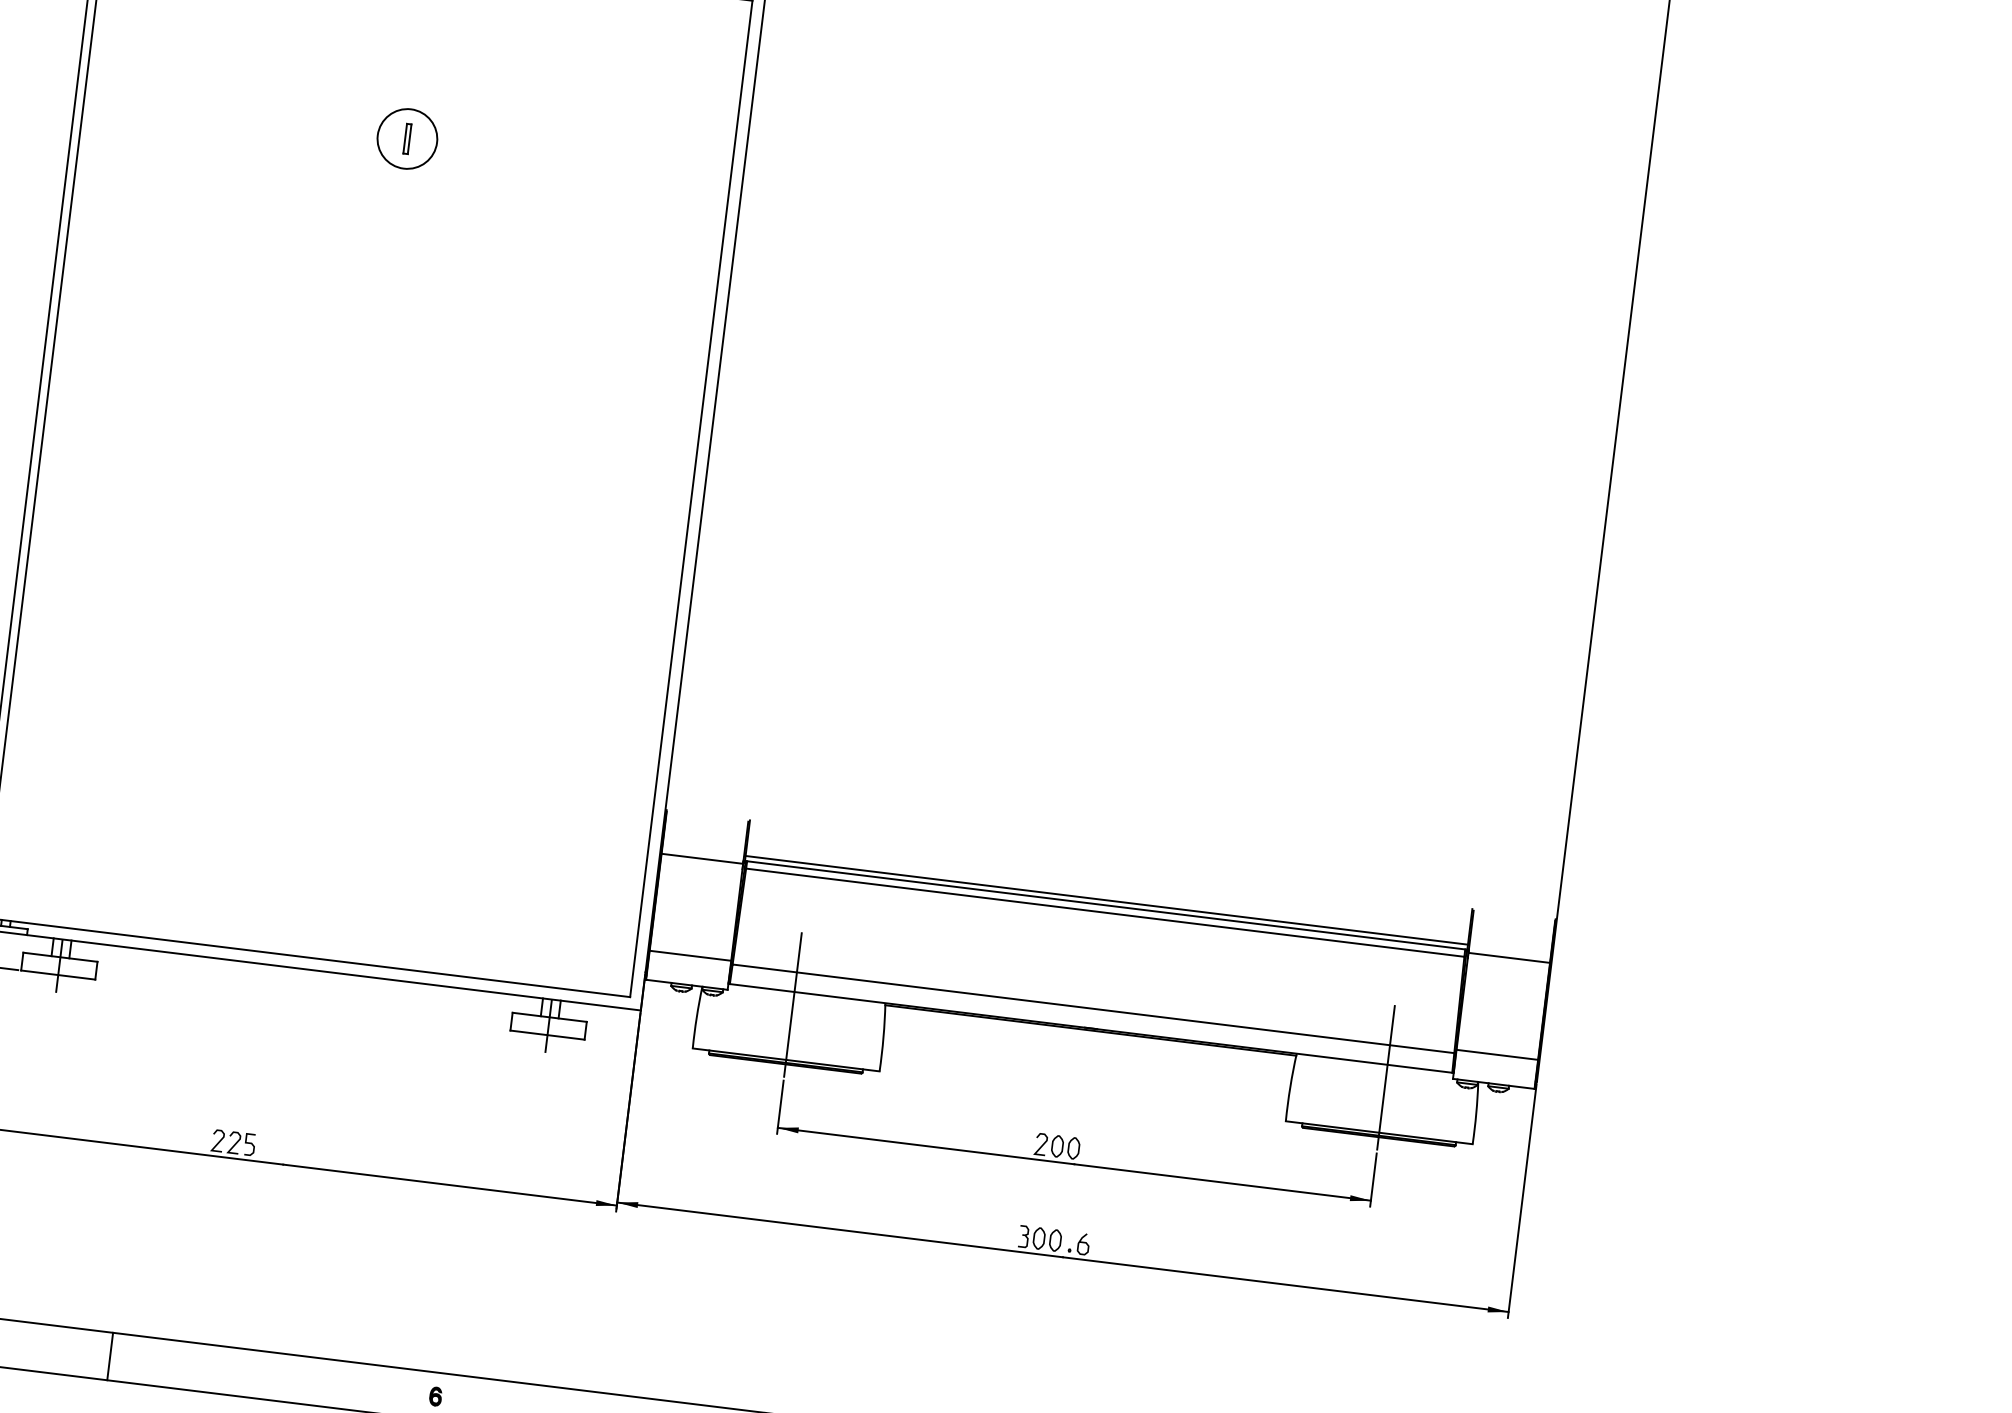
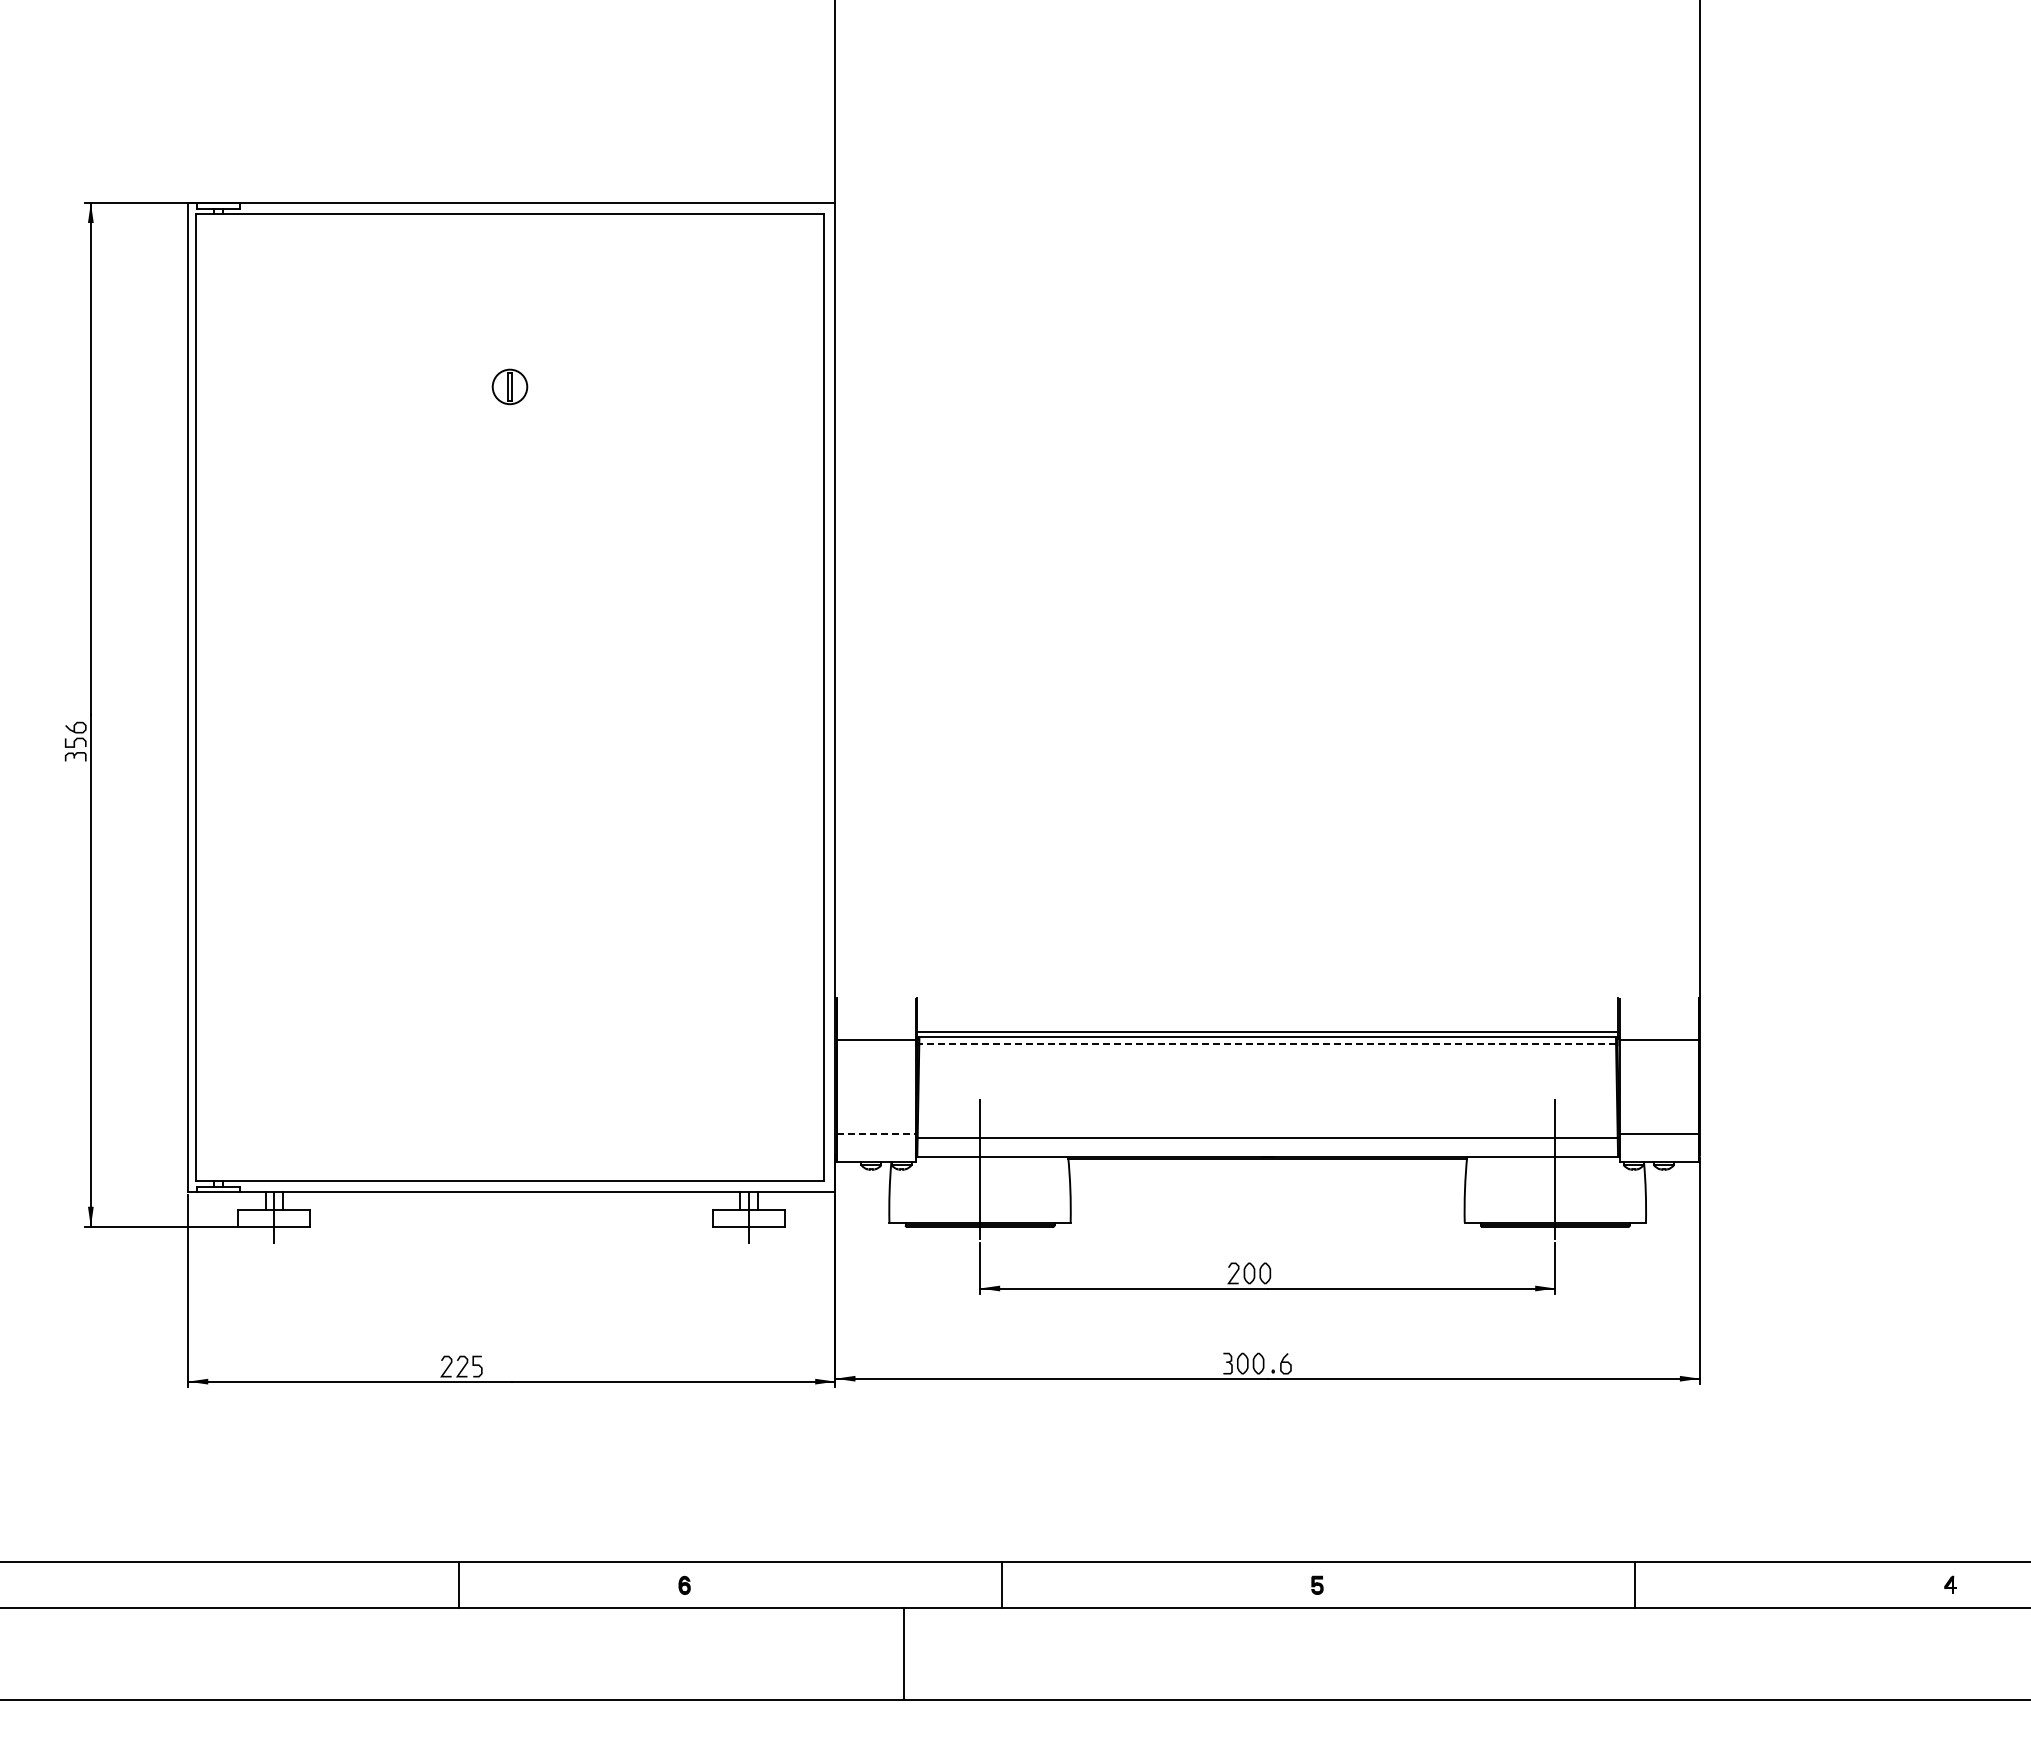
circle: (406, 138) -> (509, 386), size x0.6
line: (1105, 912) -> (1267, 1044), solid -> dashed
line: (690, 955) -> (876, 1134), solid -> dashed
line: (109, 1356) -> (458, 1585), moved

